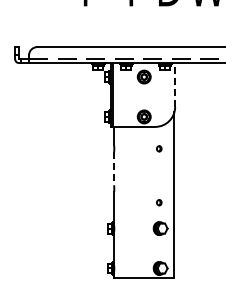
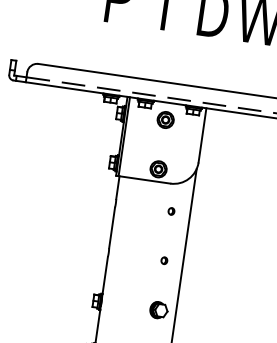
line: (175, 85) -> (202, 136), dashed -> solid
line: (114, 169) -> (112, 229), dashed -> solid
part: (159, 202) -> (164, 260), moved

